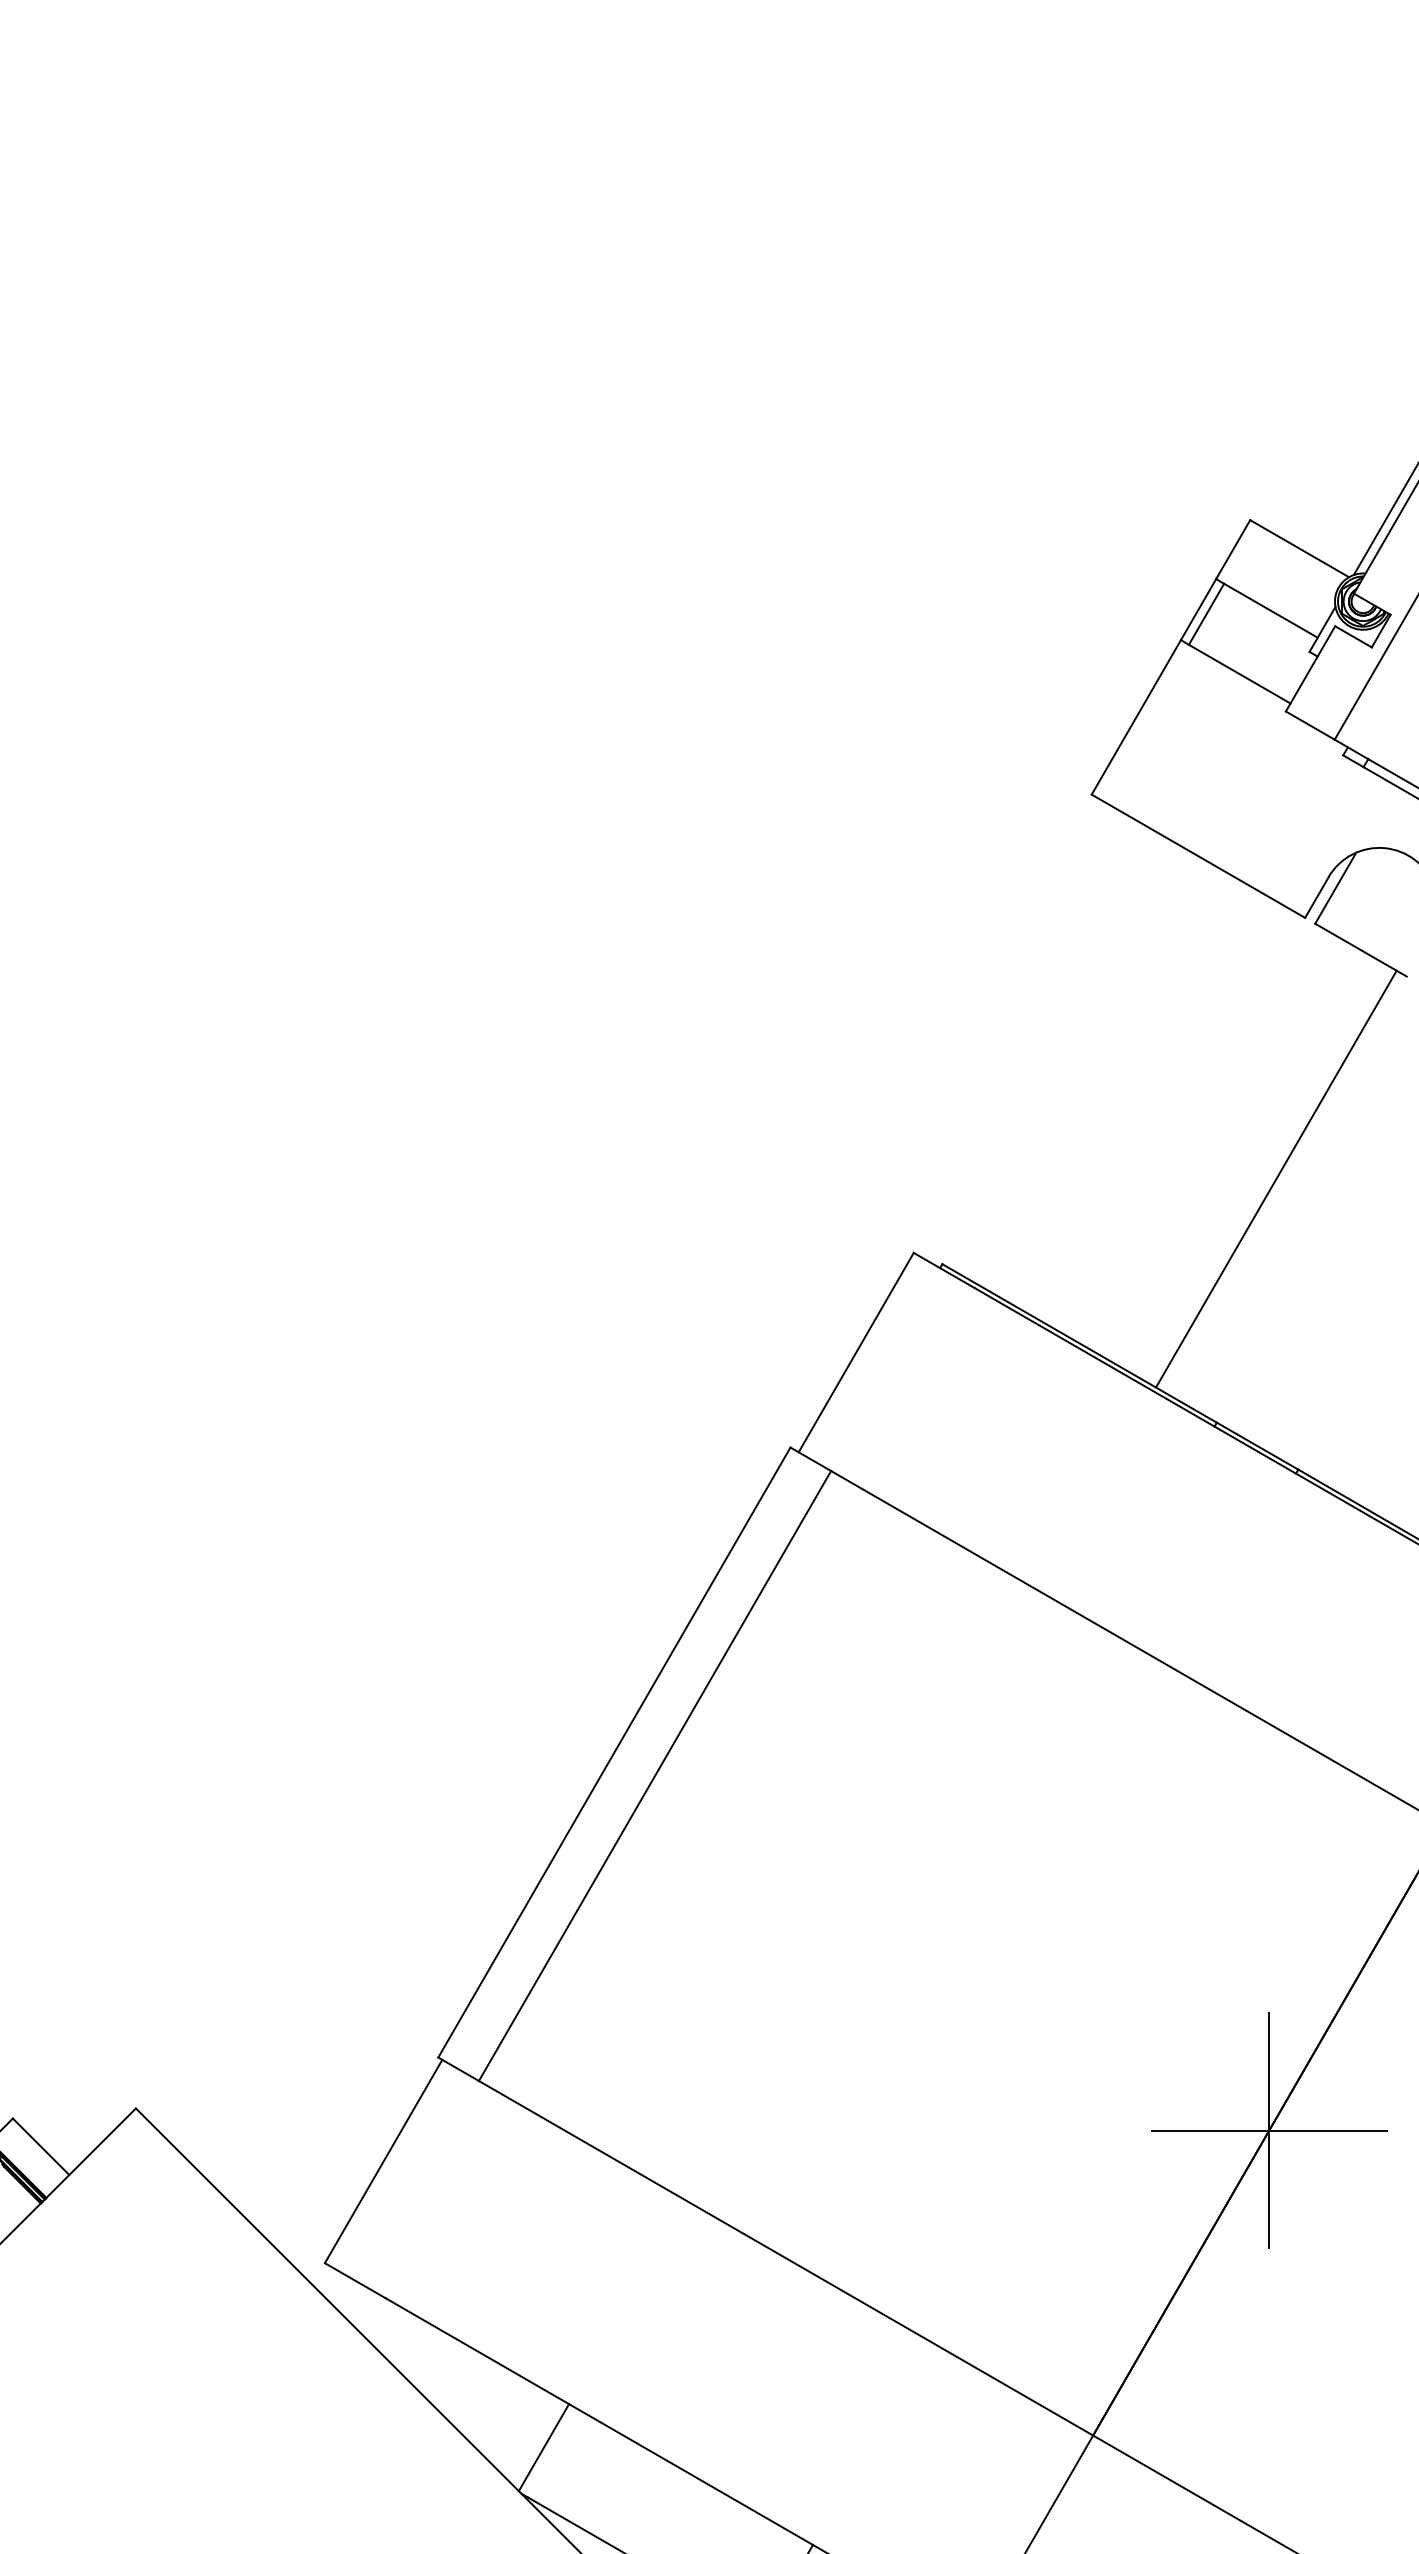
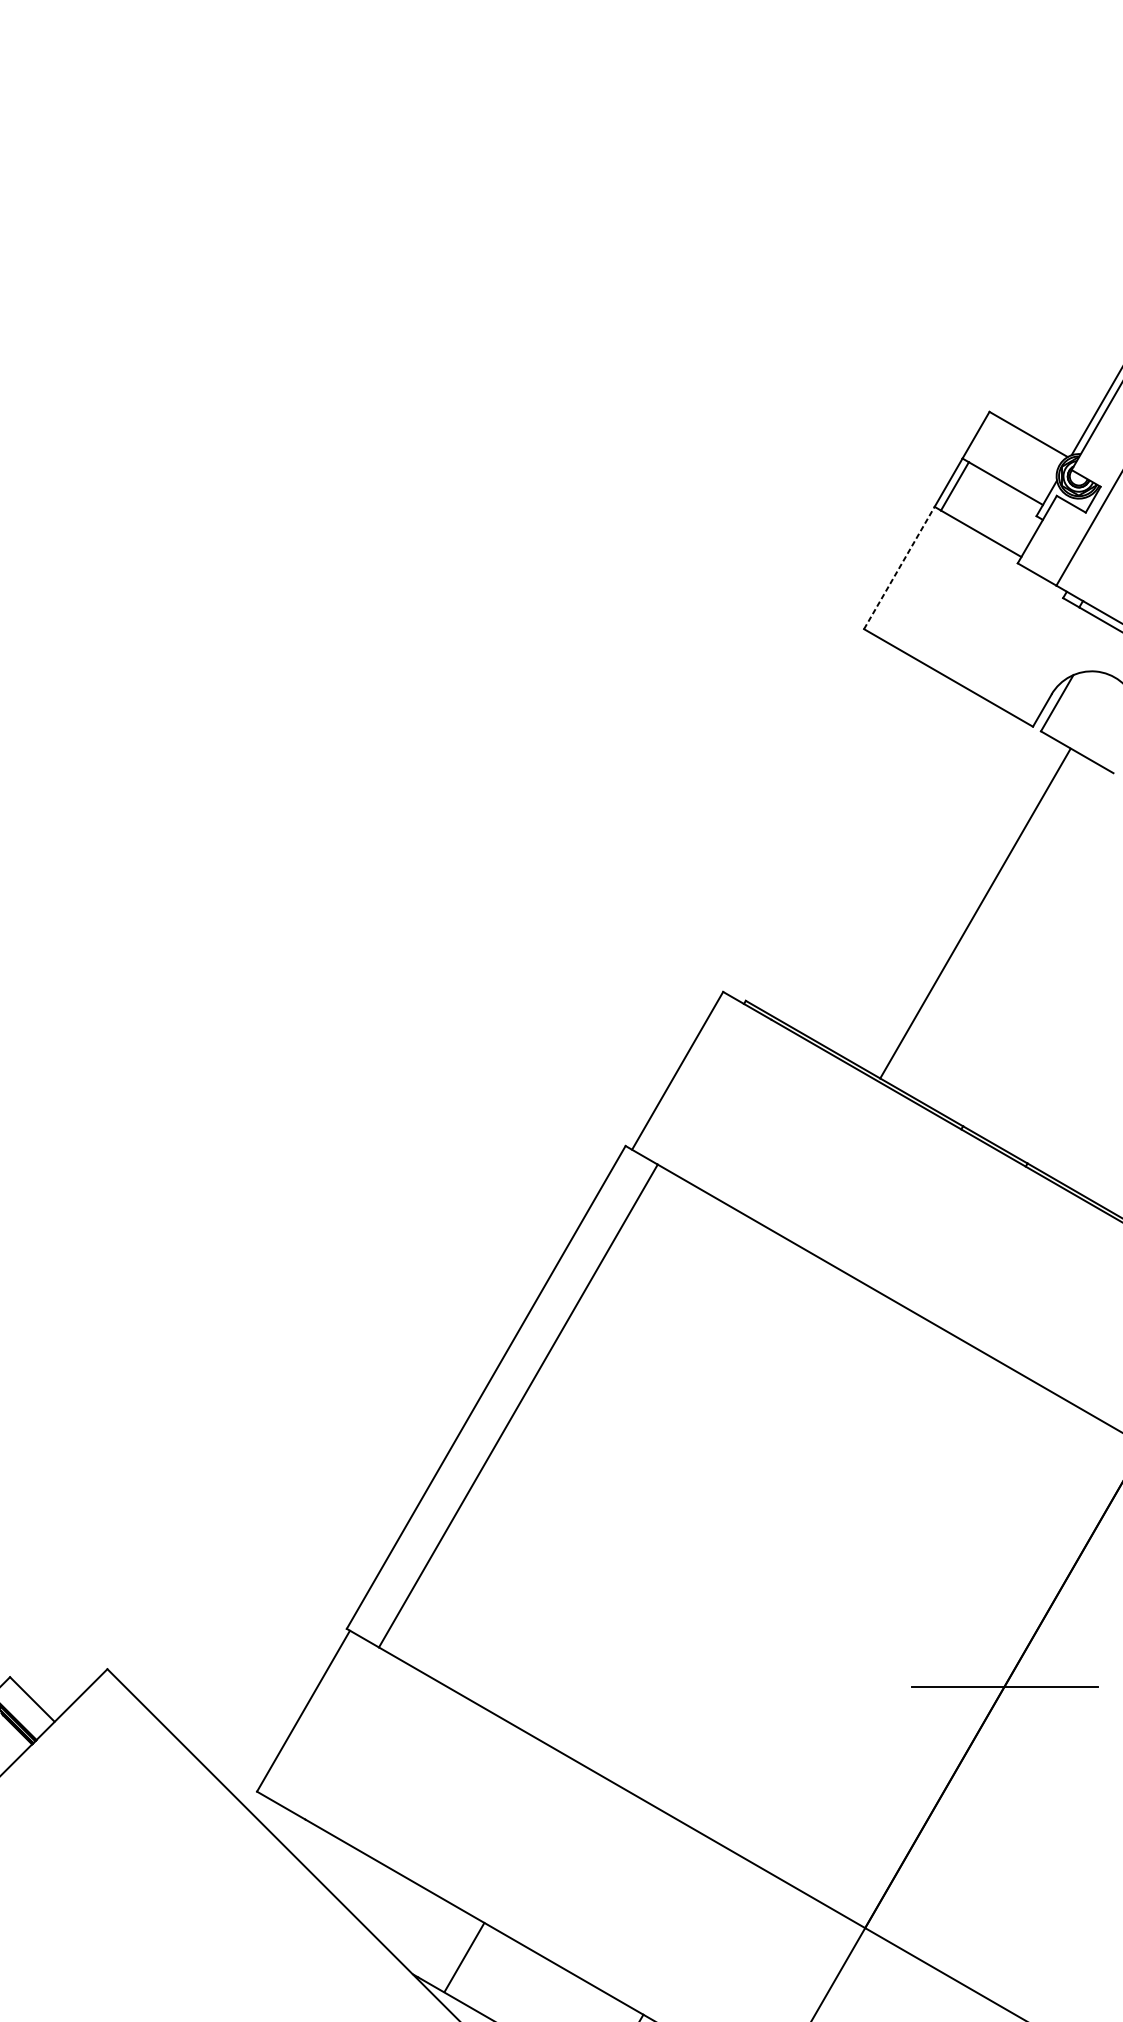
line: (1136, 716) -> (899, 567), solid -> dashed
line: (1276, 1178) -> (975, 913), moved
line: (1269, 2130) -> (1004, 1686), removed
line: (543, 2447) -> (464, 1957), moved

